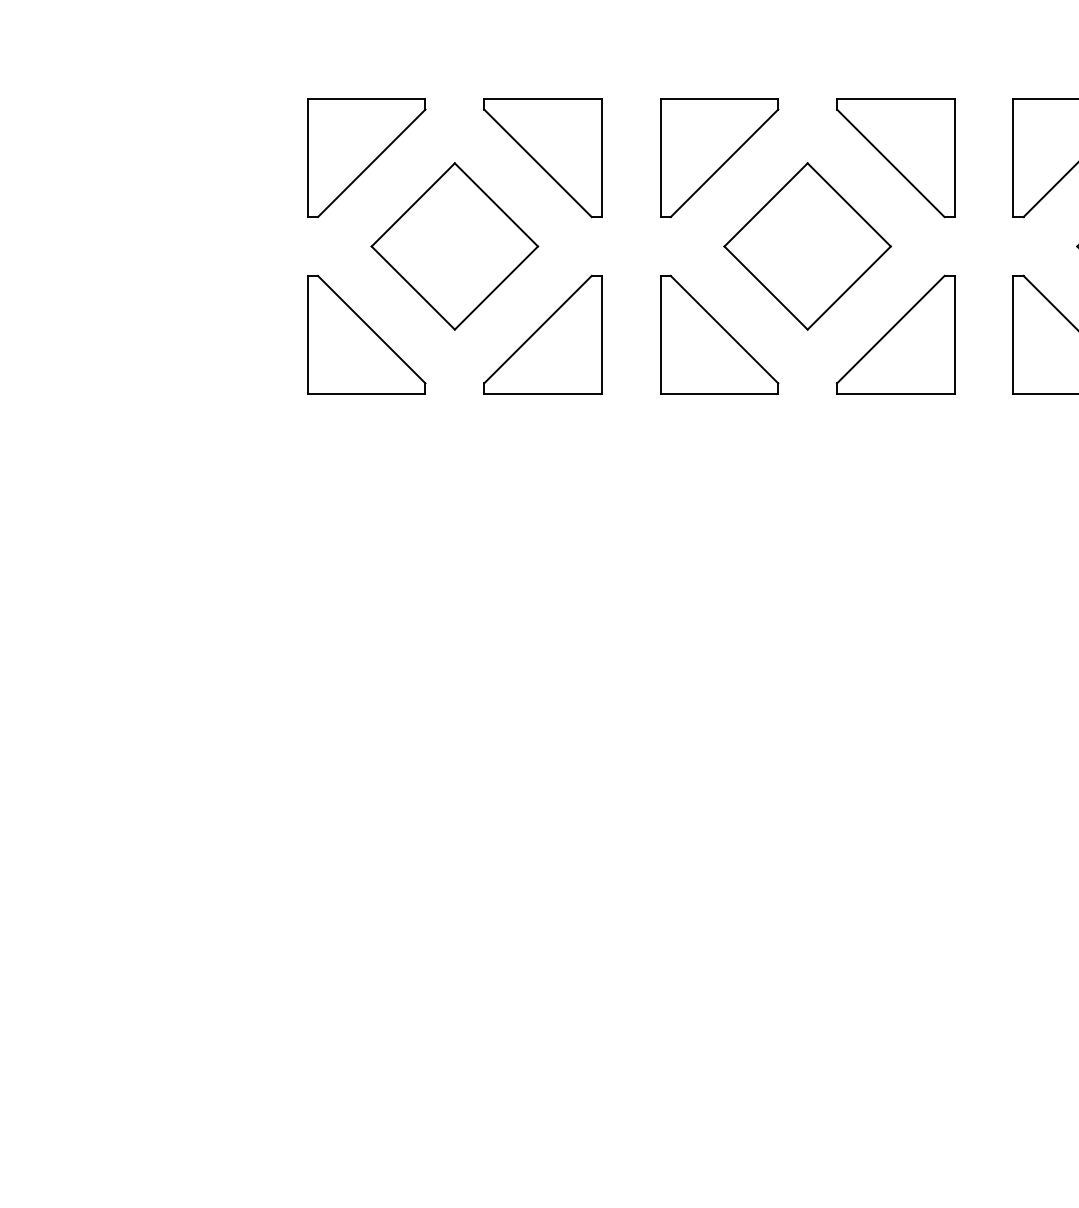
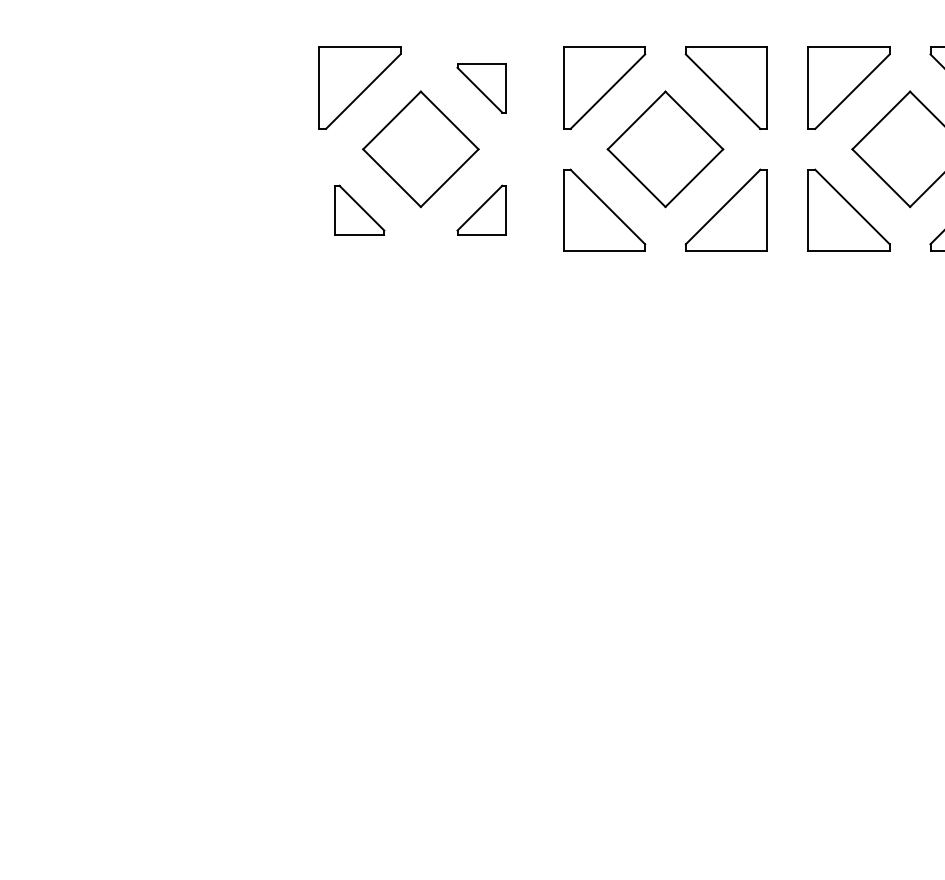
part: (542, 157) -> (481, 87), size x0.6
part: (366, 333) -> (359, 209), size x0.6
part: (542, 333) -> (481, 209), size x0.6

